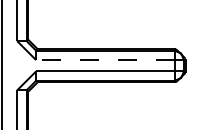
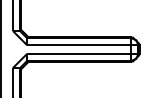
line: (104, 60) -> (78, 45), dashed -> solid

